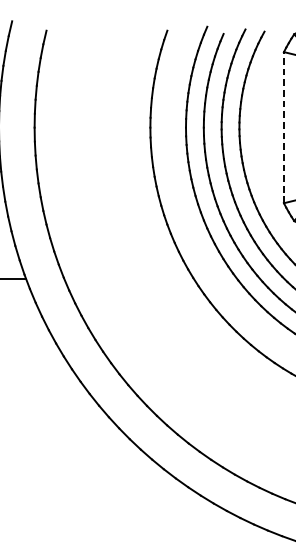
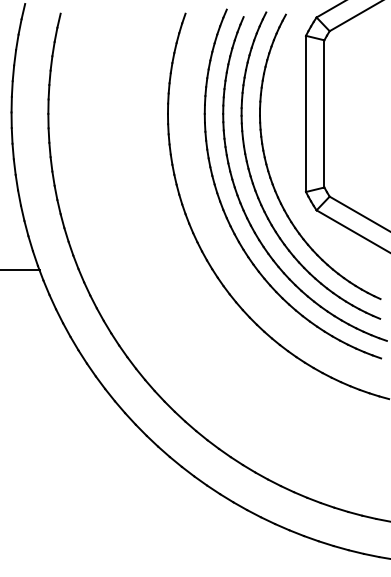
line: (284, 127) -> (306, 113), dashed -> solid

